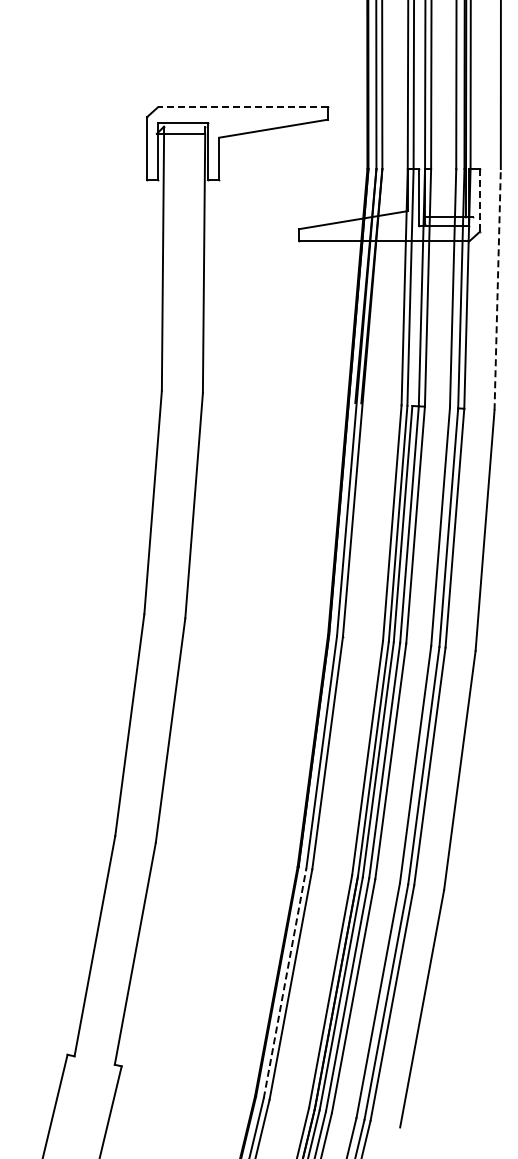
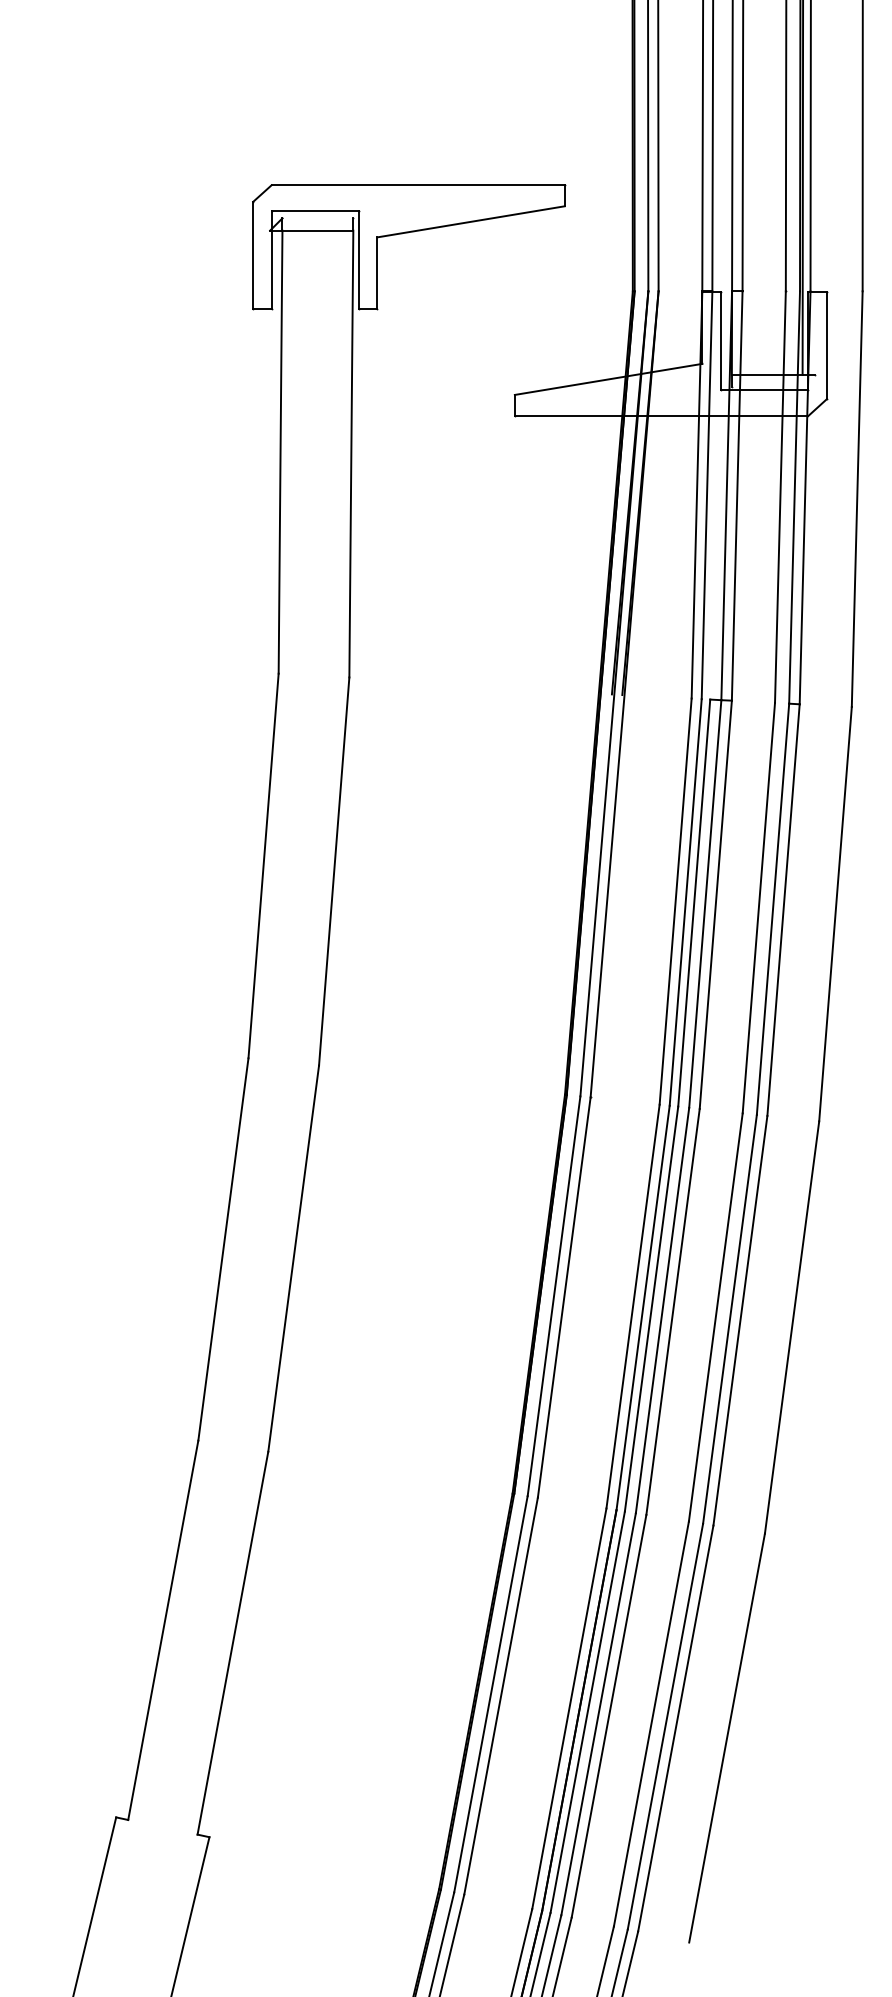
line: (242, 107) -> (417, 185), dashed -> solid
line: (479, 201) -> (825, 347), dashed -> solid
line: (497, 289) -> (856, 498), dashed -> solid
line: (285, 983) -> (491, 1694), dashed -> solid

